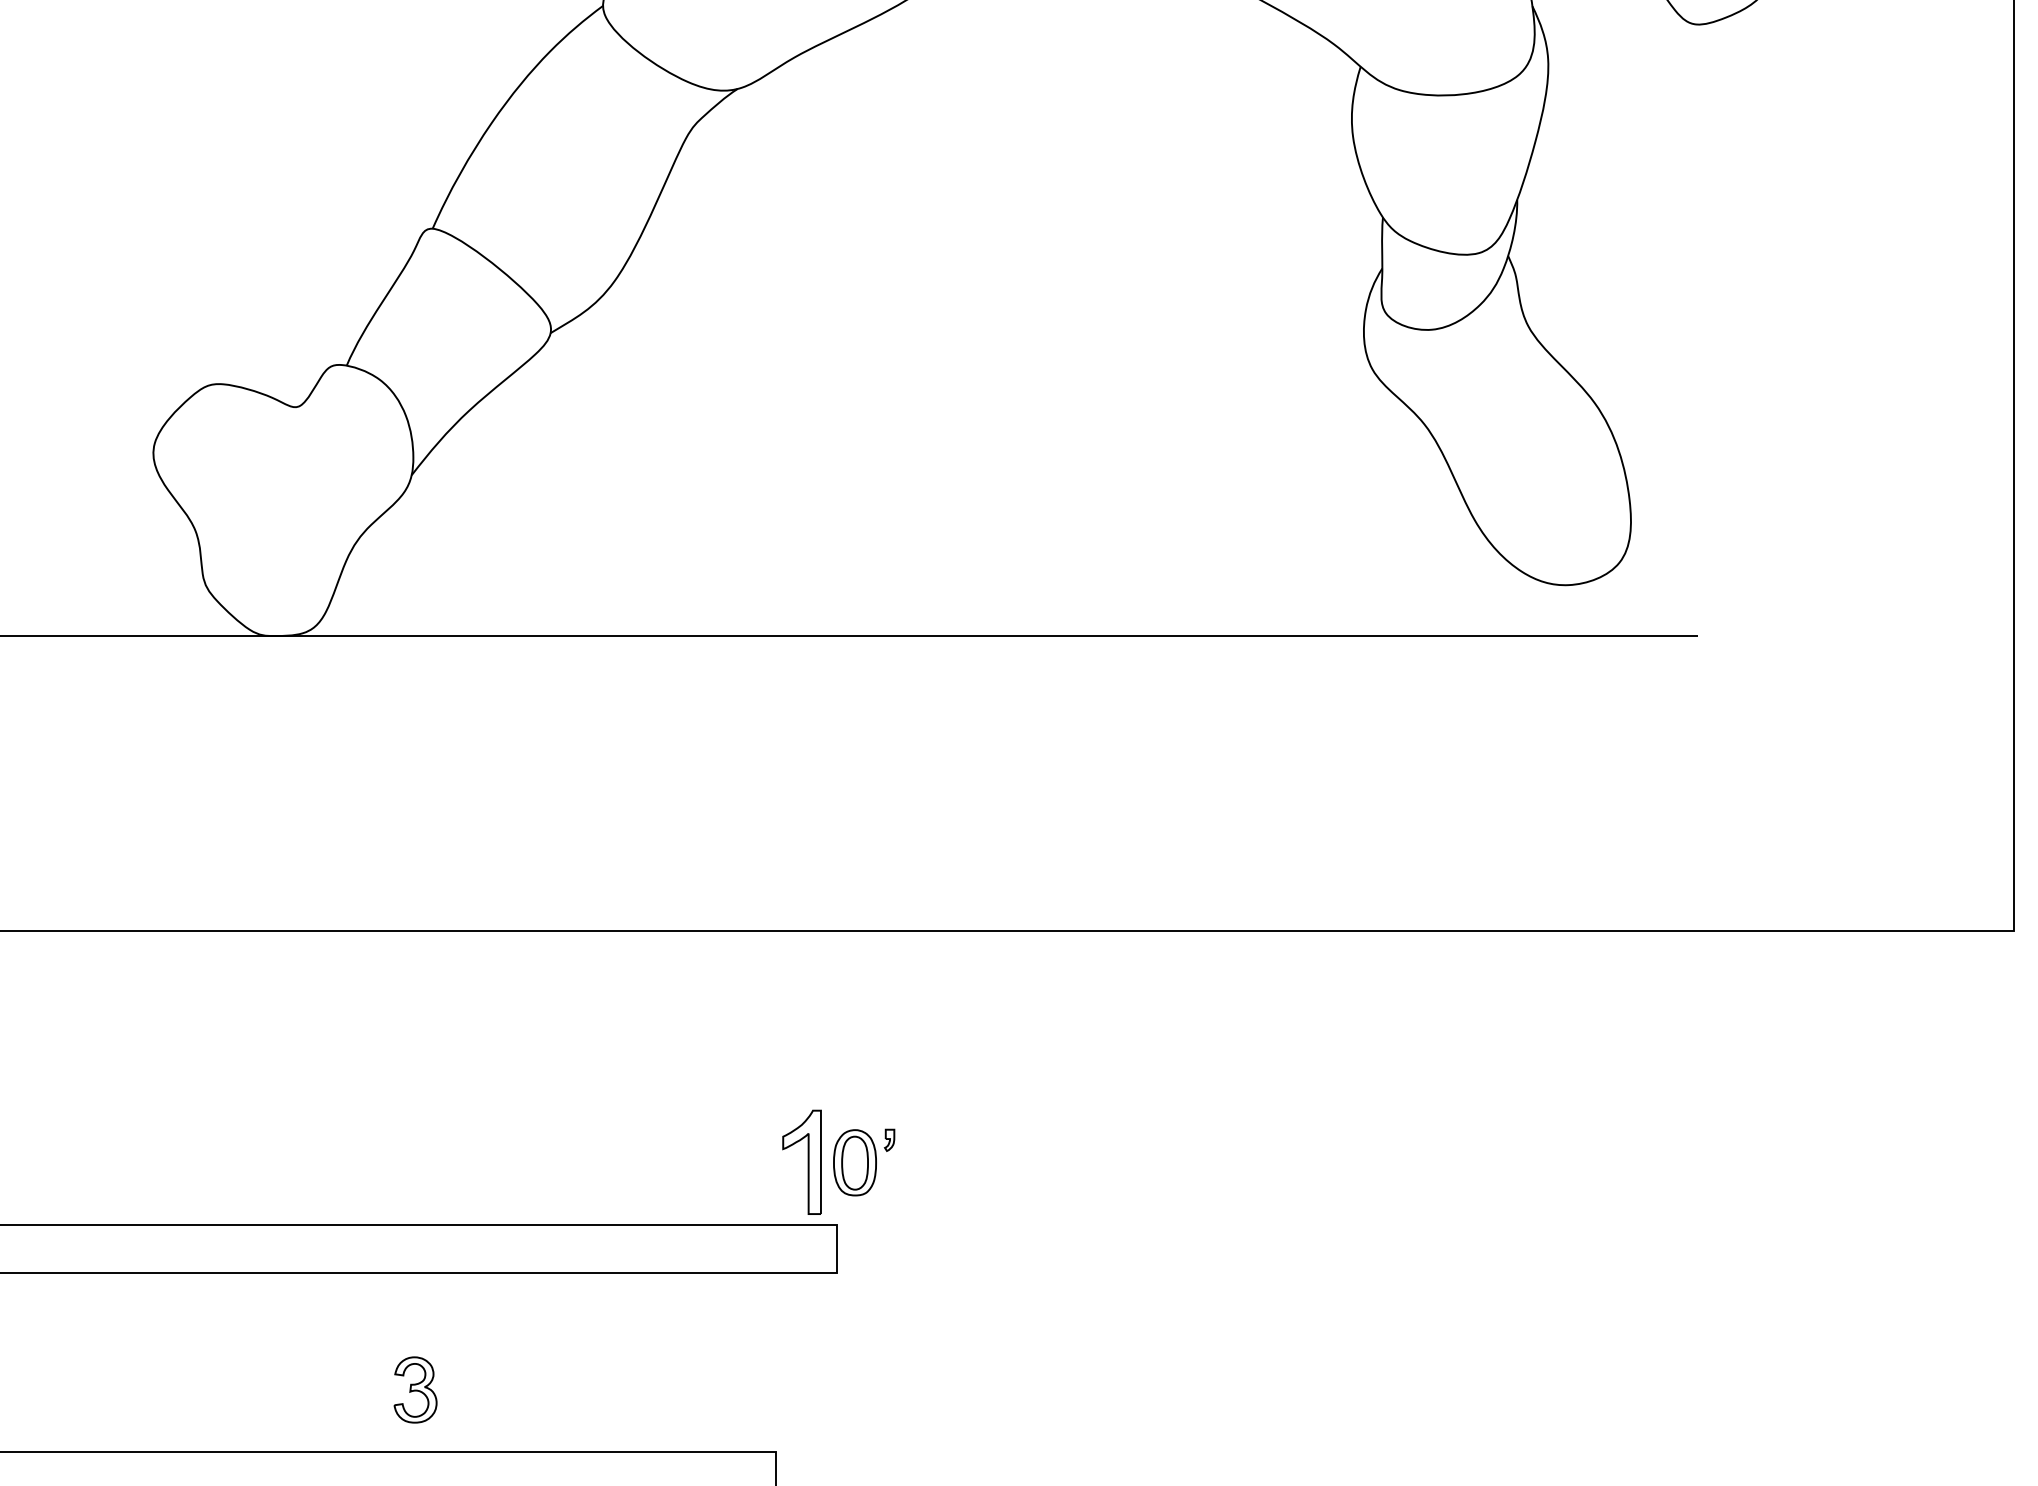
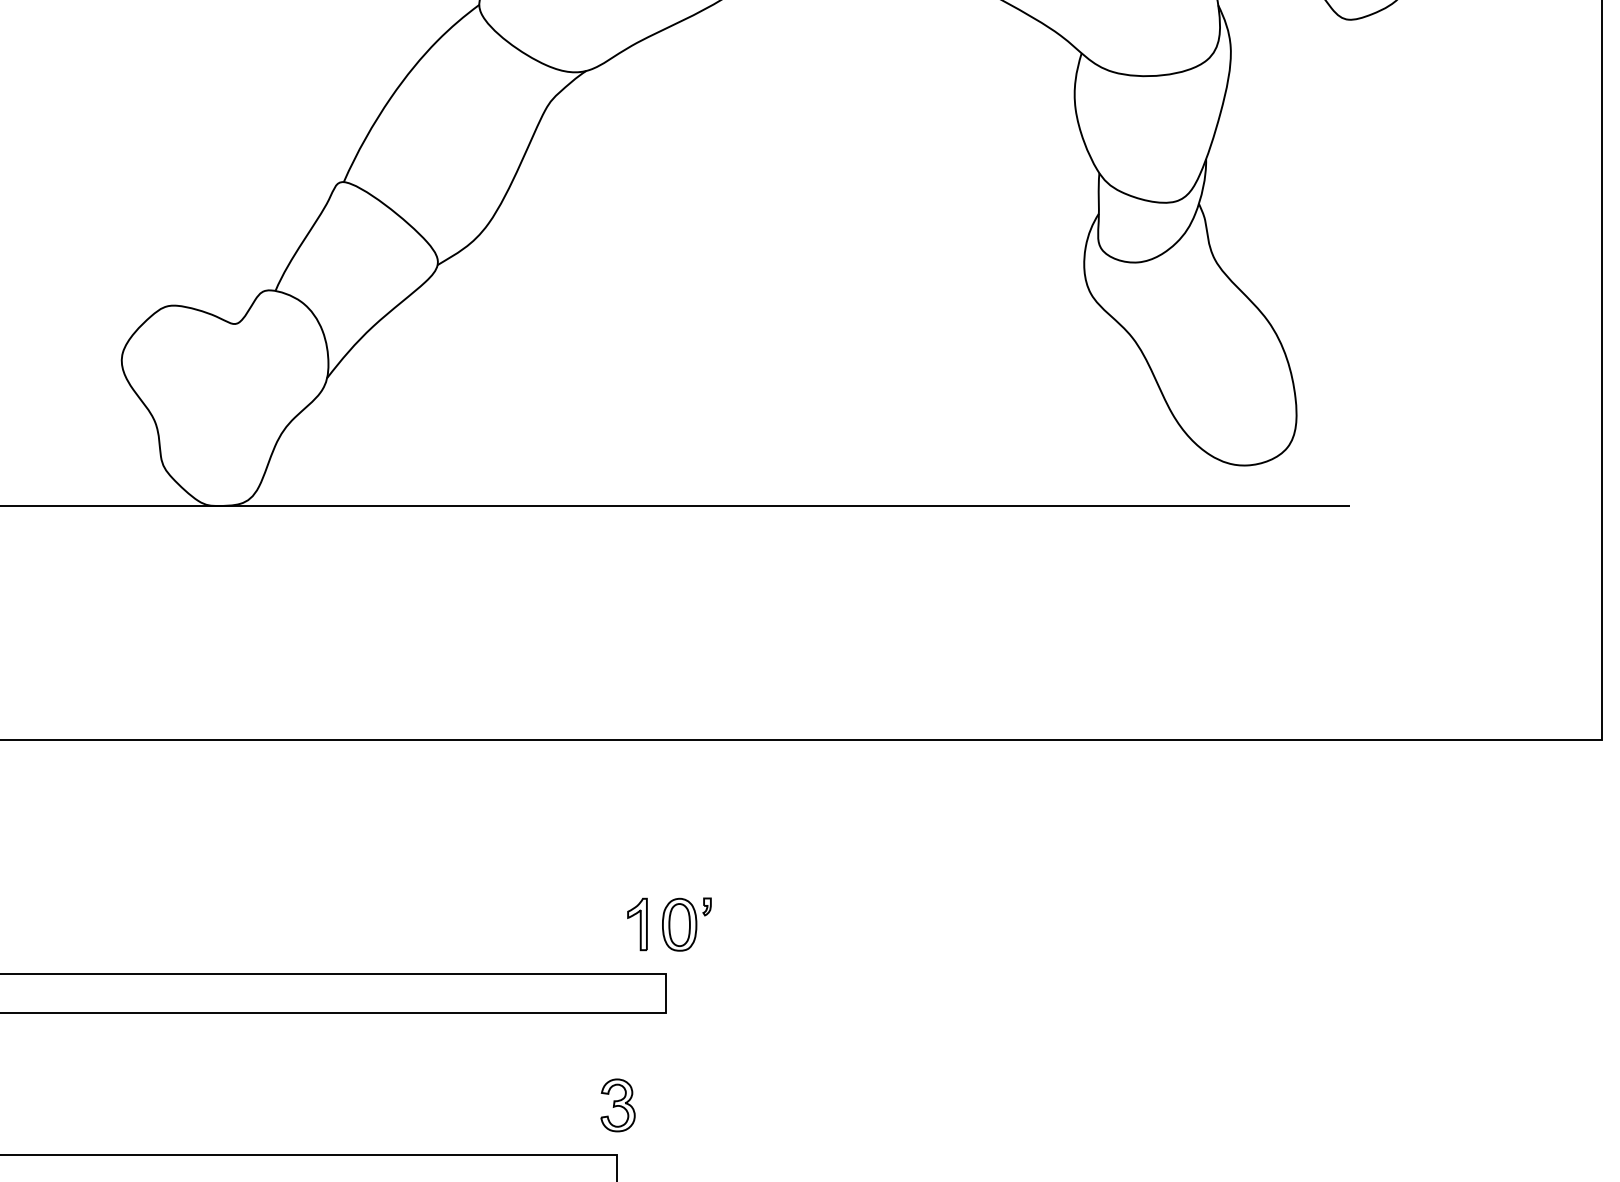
part: (801, 1162) -> (637, 924), size x0.62
part: (415, 1389) -> (617, 1105), moved

